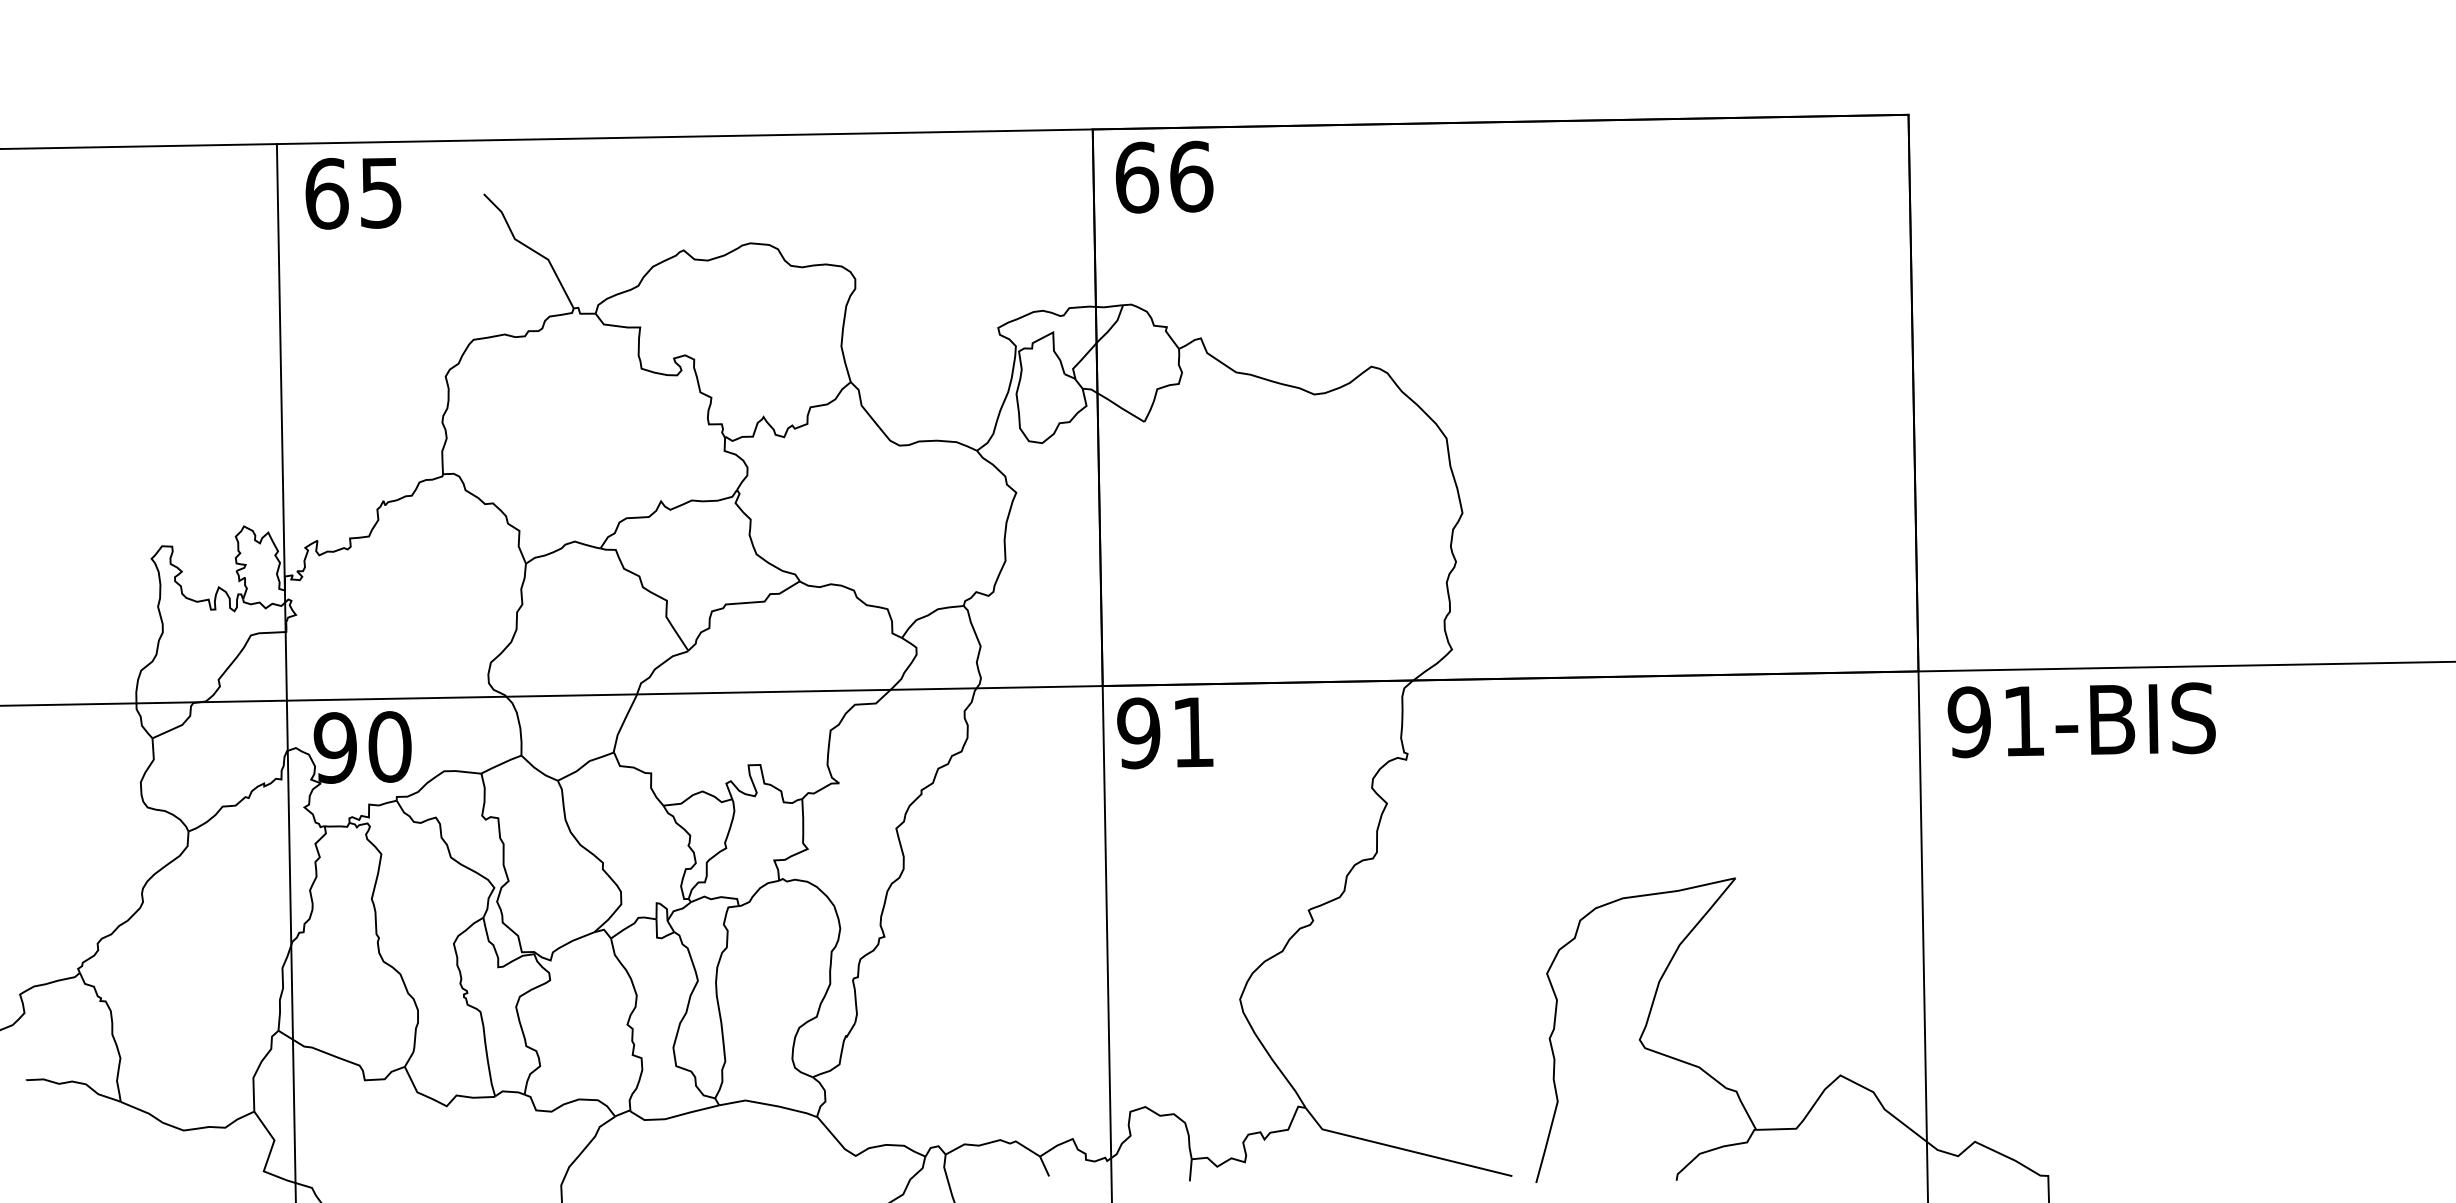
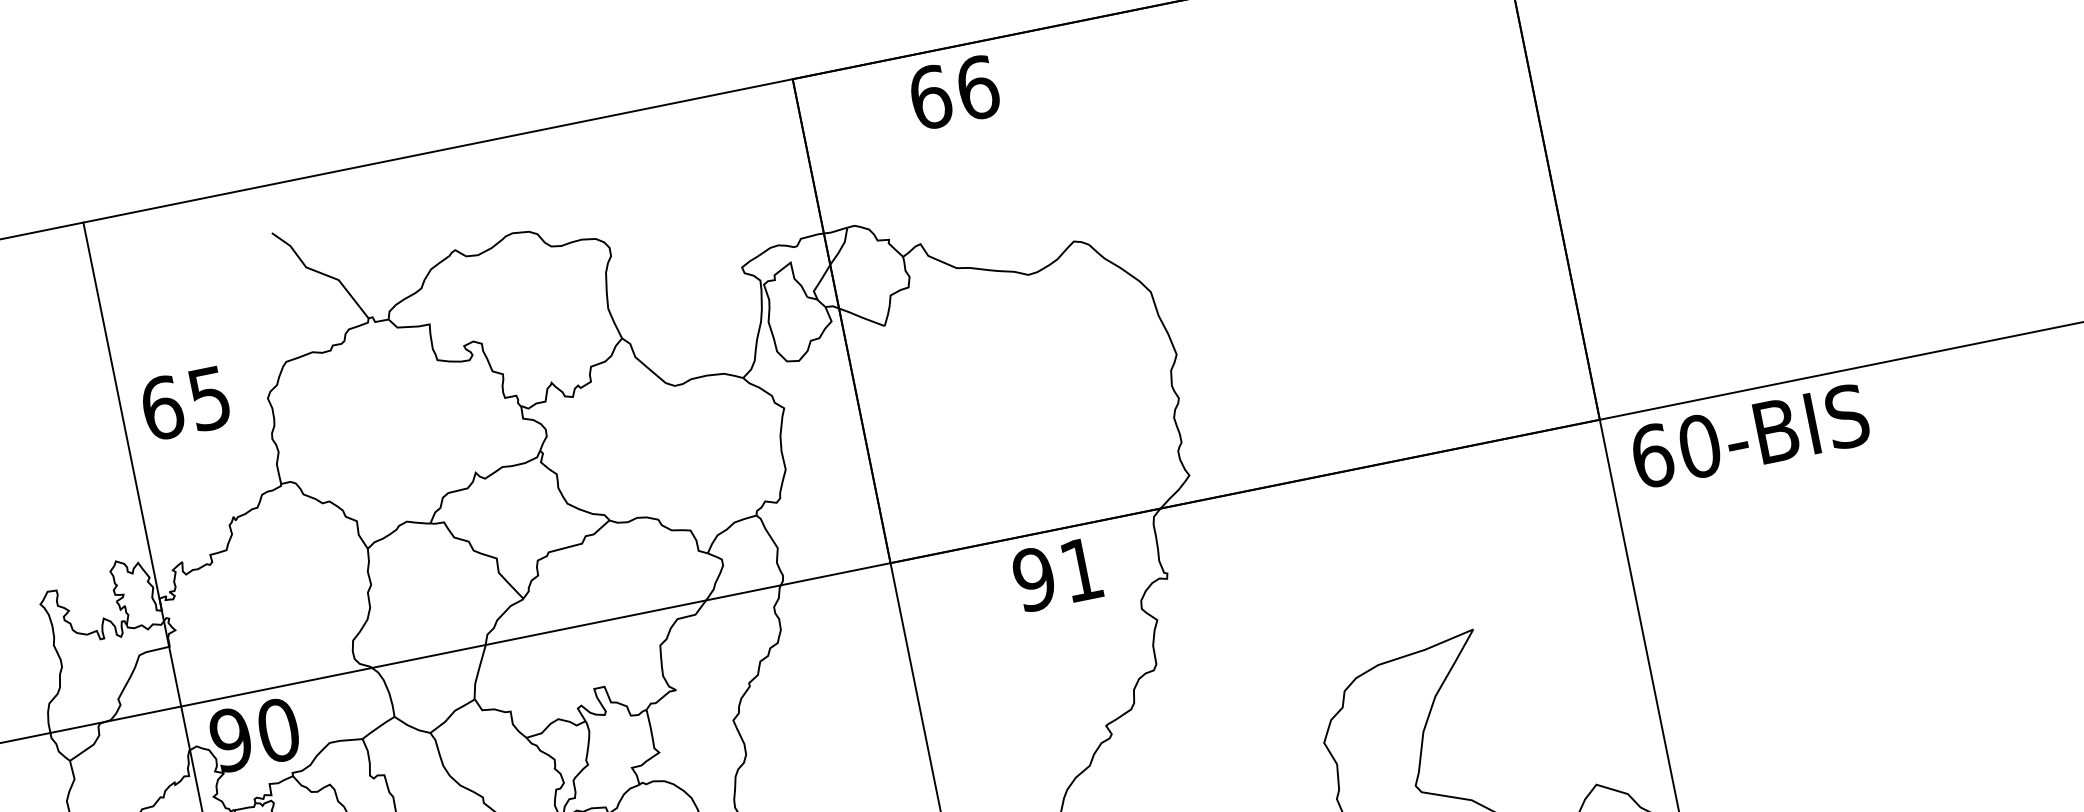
text: (1164, 176) -> (954, 91), moved
text: (353, 193) -> (185, 403), moved
text: (1996, 721) -> (1675, 450), 91-BIS -> 60-BIS
text: (1165, 733) -> (1057, 575), moved

